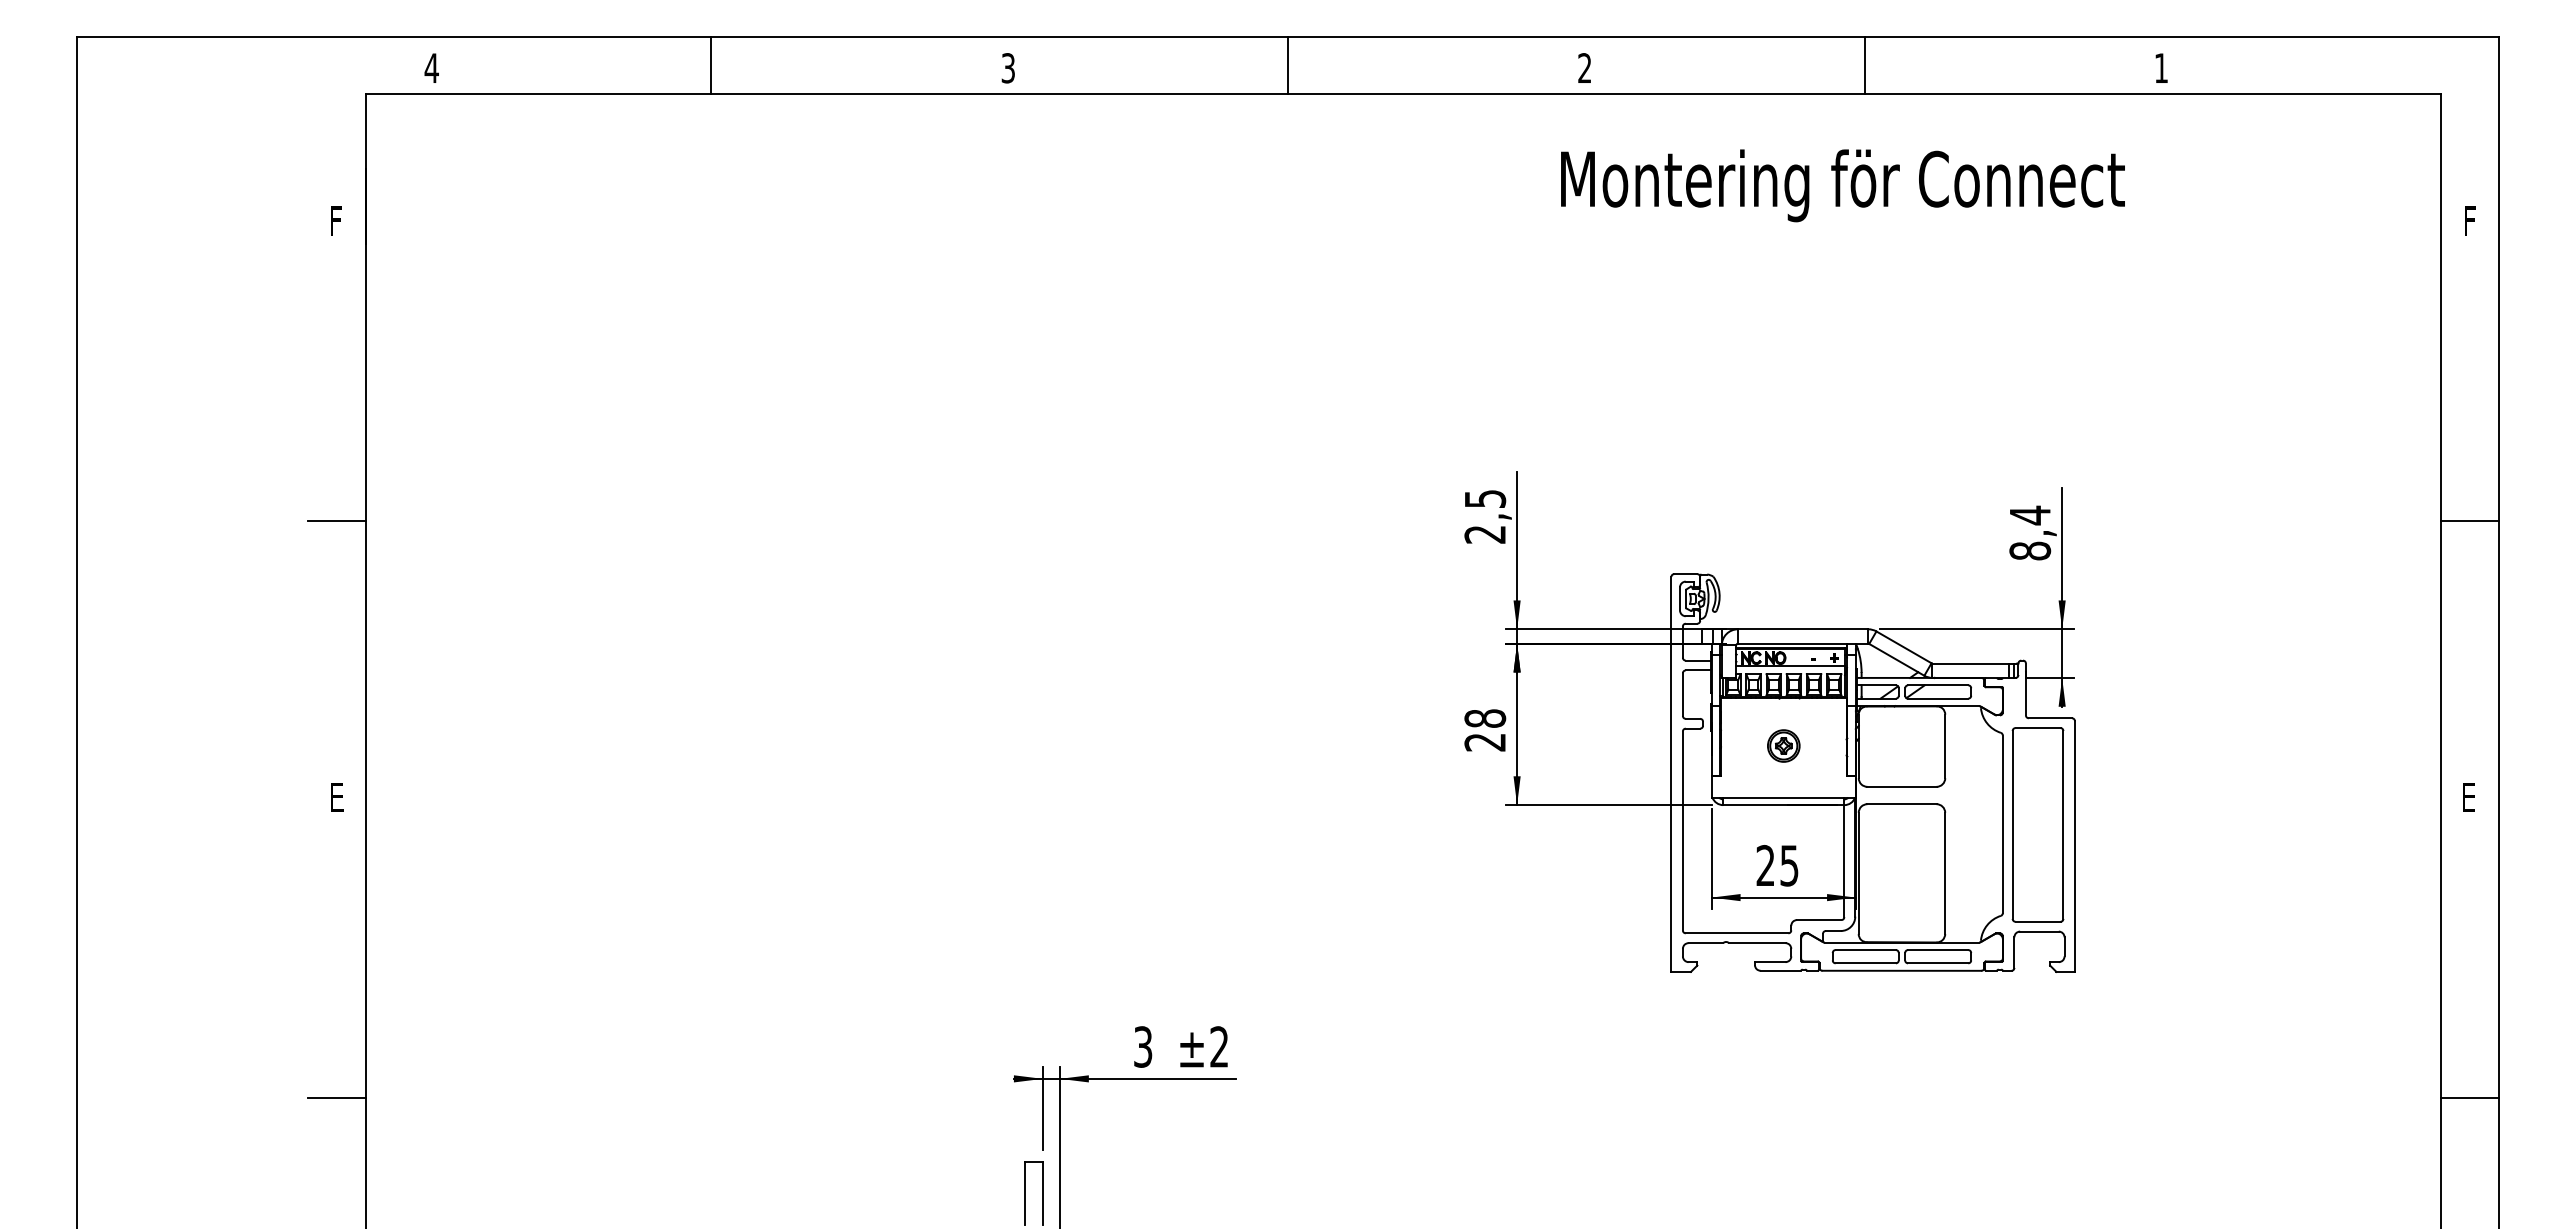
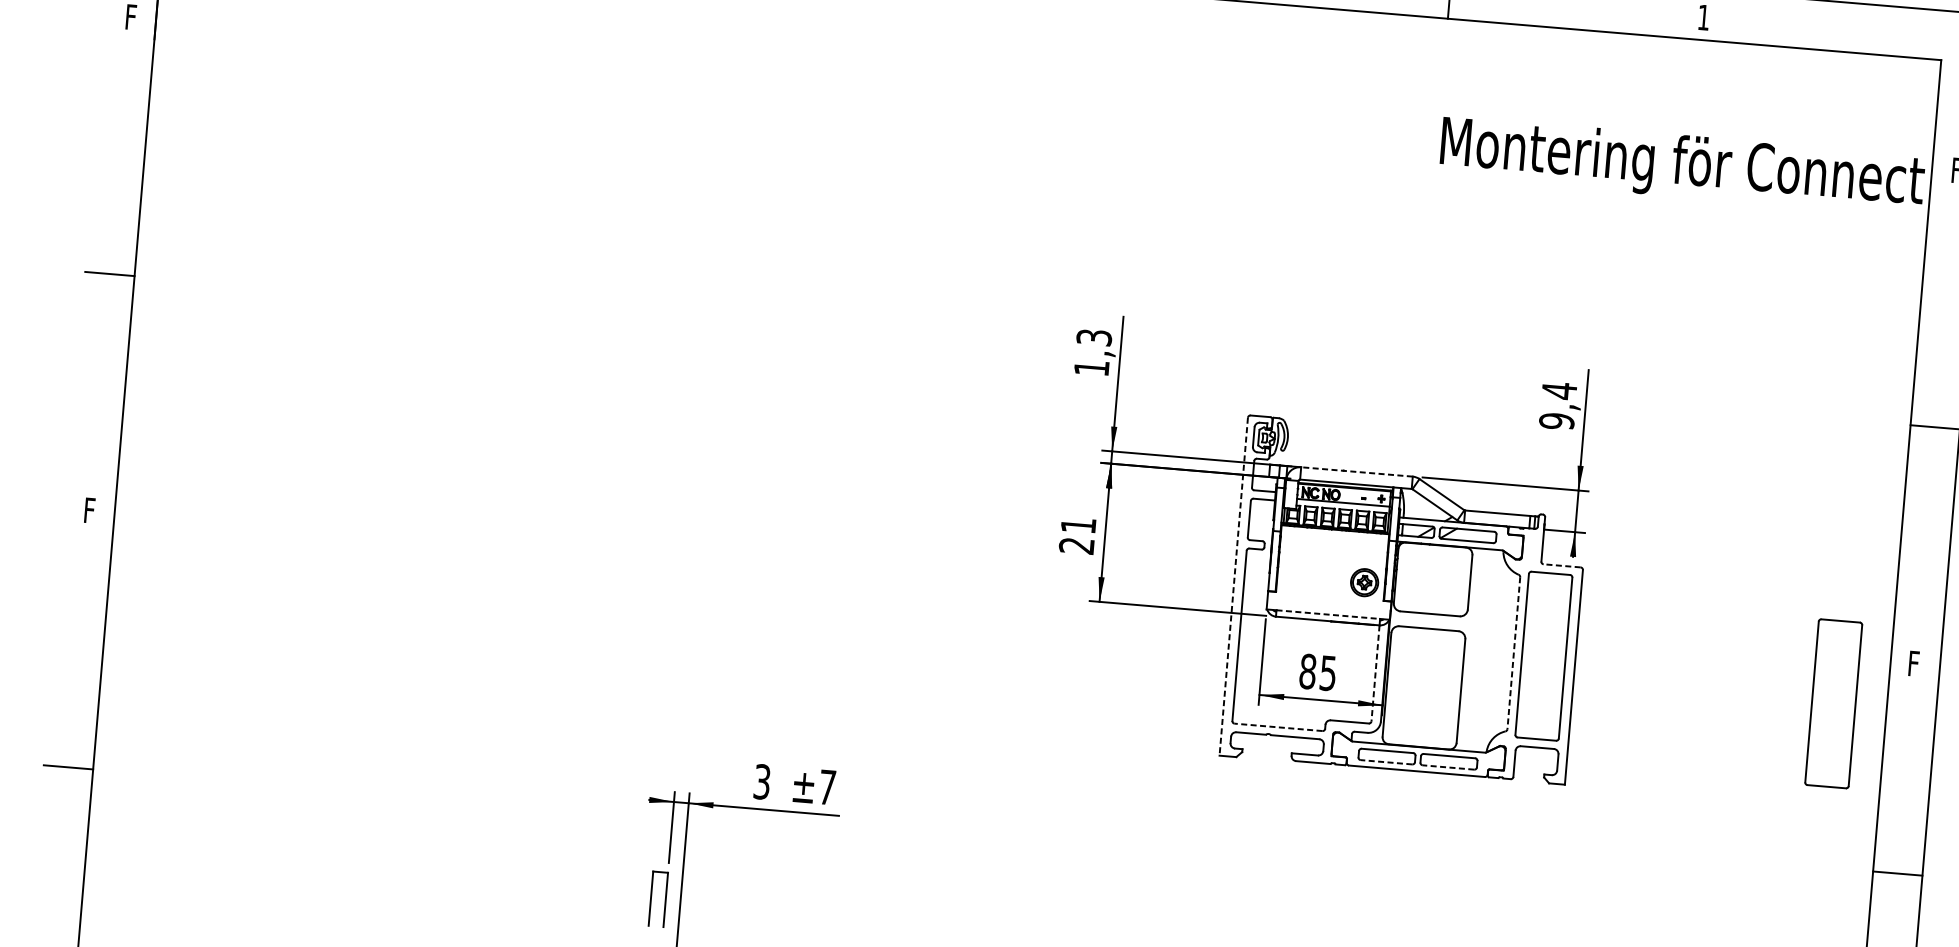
text: (1842, 185) -> (1681, 165), moved
text: (1484, 516) -> (1092, 352), 2,5 -> 1,3
text: (2030, 550) -> (1557, 420), 8,4 -> 9,4
line: (1802, 629) -> (1356, 472), solid -> dashed
text: (1485, 718) -> (1078, 525), 28 -> 21
line: (2050, 718) -> (1562, 566), solid -> dashed
part: (1783, 745) -> (1364, 582), moved
line: (1671, 774) -> (1233, 586), solid -> dashed
text: (338, 797) -> (91, 510), E -> F
line: (1783, 797) -> (1328, 614), solid -> dashed
text: (2469, 797) -> (1915, 663), E -> F
line: (2002, 824) -> (1513, 653), solid -> dashed
part: (2378, 851) -> (1833, 703), added
line: (1844, 861) -> (1375, 673), solid -> dashed
text: (1765, 865) -> (1307, 671), 25 -> 85
line: (1736, 933) -> (1278, 727), solid -> dashed
line: (1865, 963) -> (1386, 762), solid -> dashed
line: (1937, 963) -> (1447, 767), solid -> dashed
text: (1219, 1046) -> (827, 787), ±2 -> ±7
line: (2469, 1097) -> (1897, 873), moved

